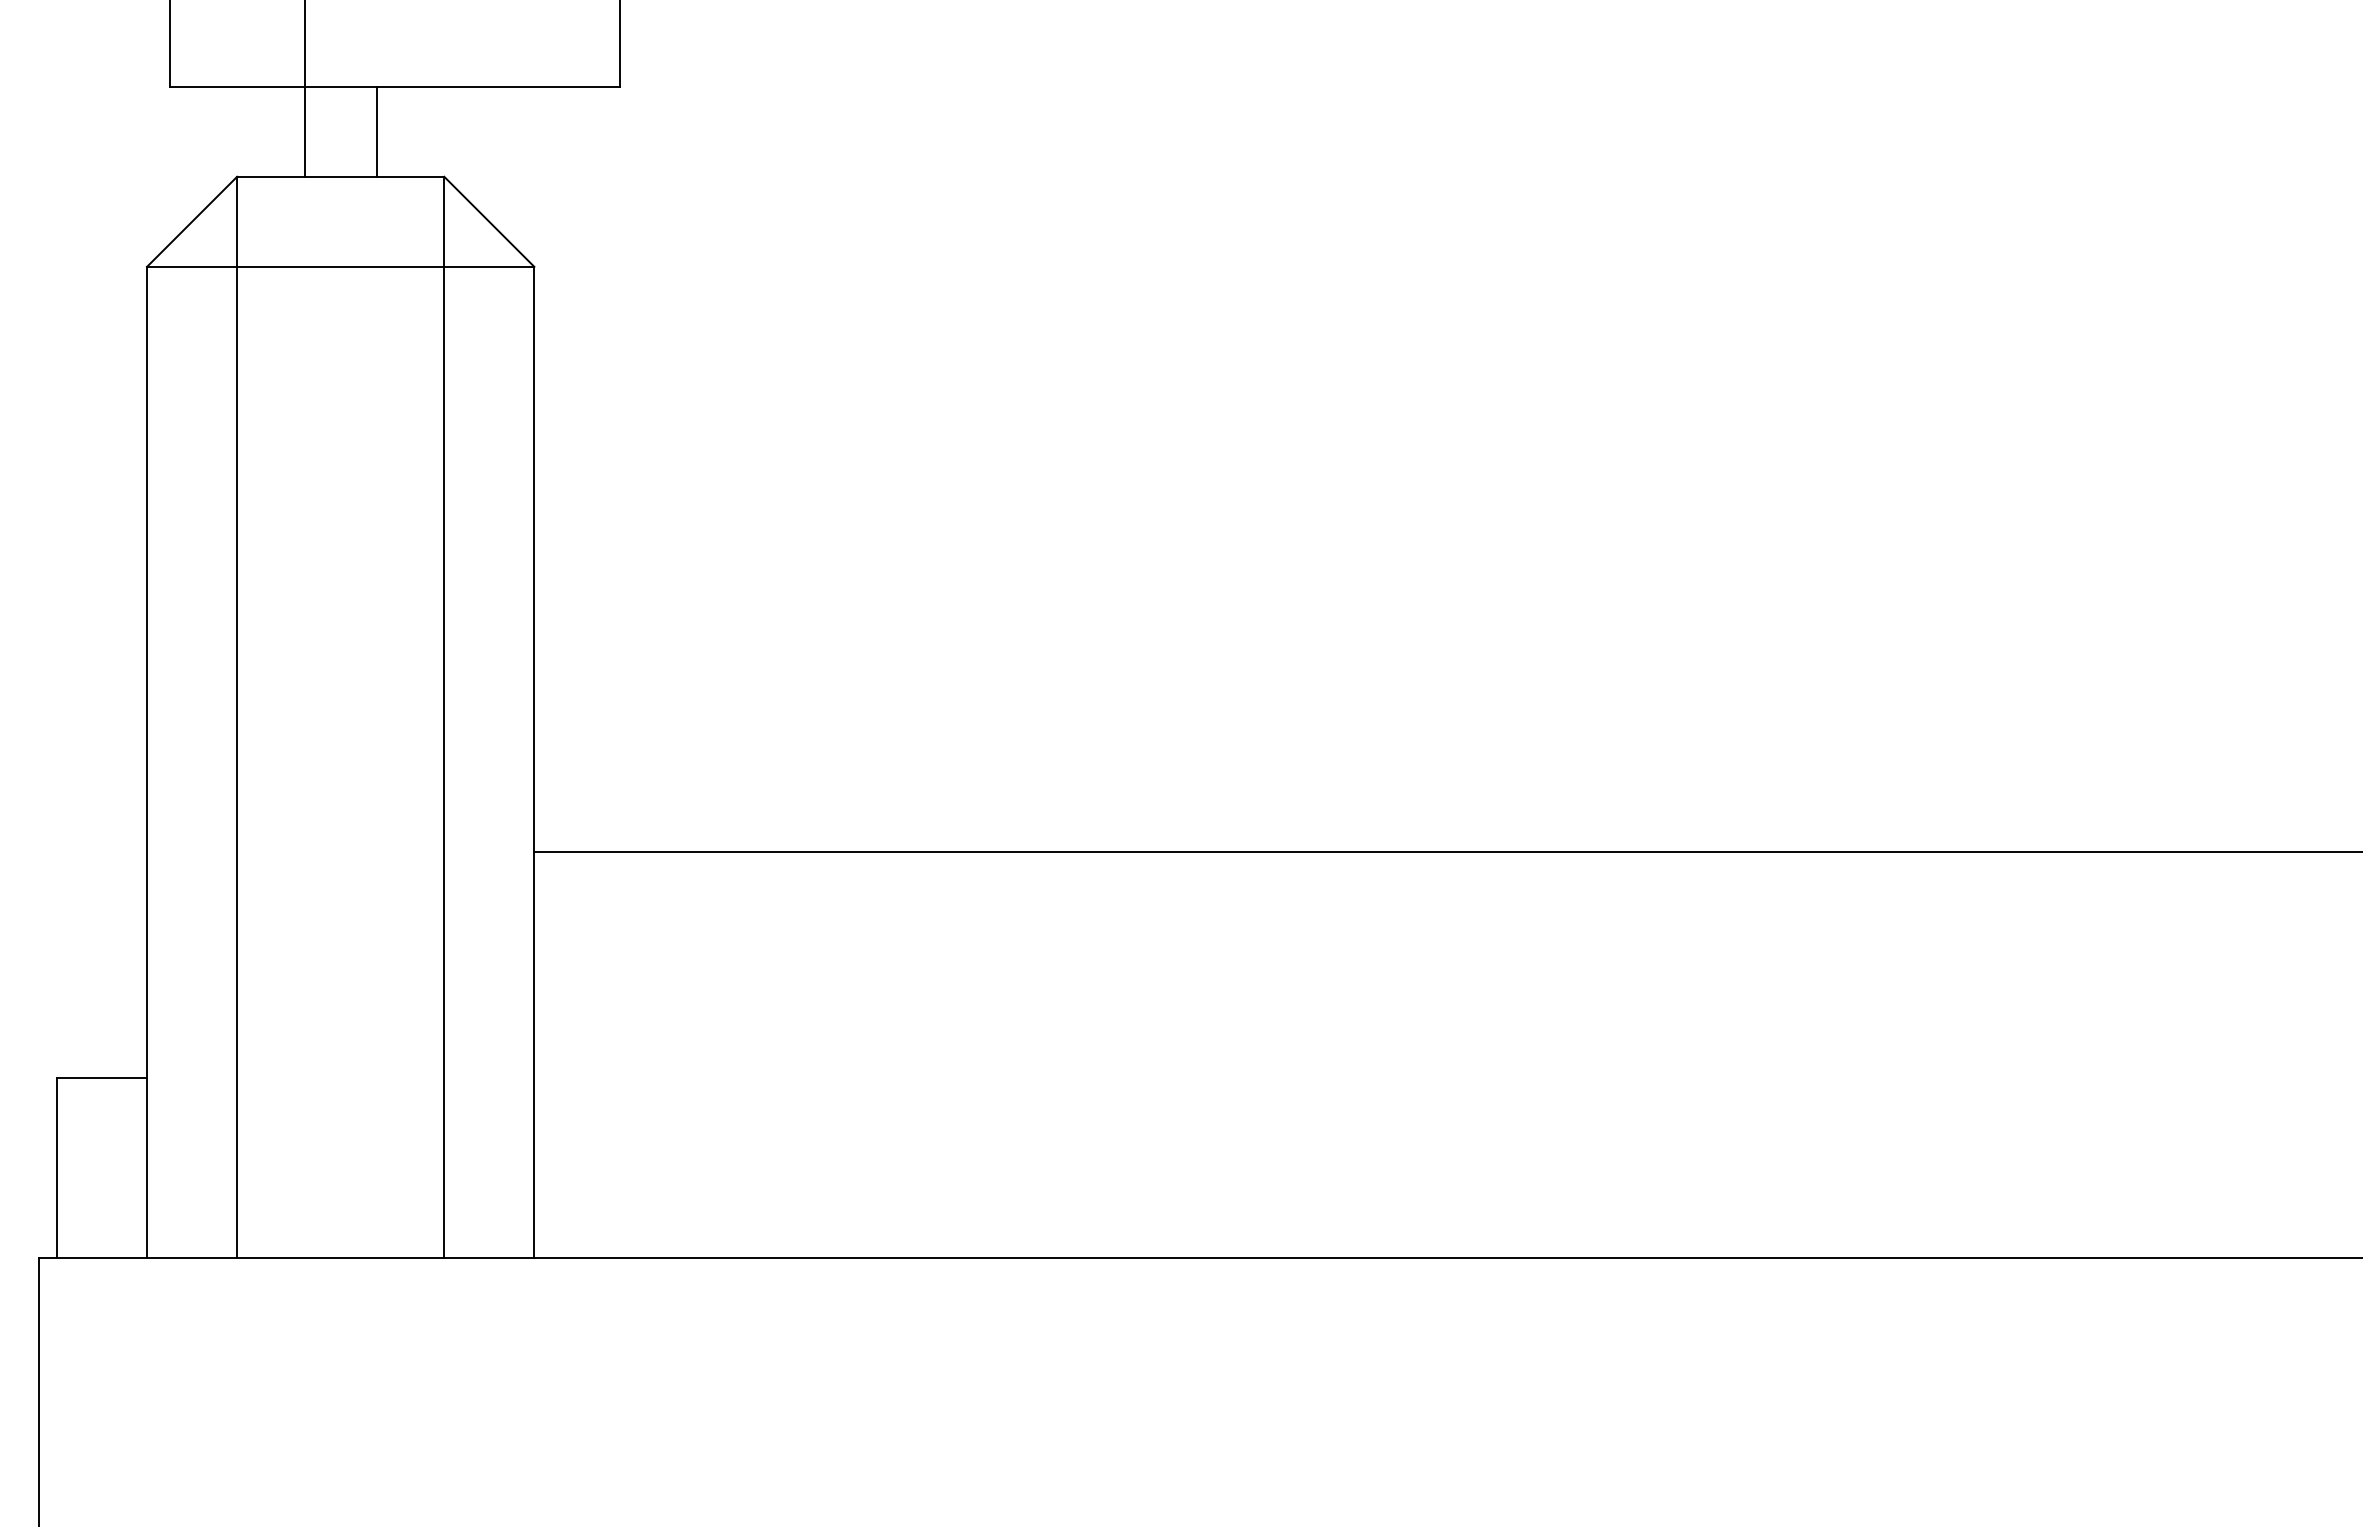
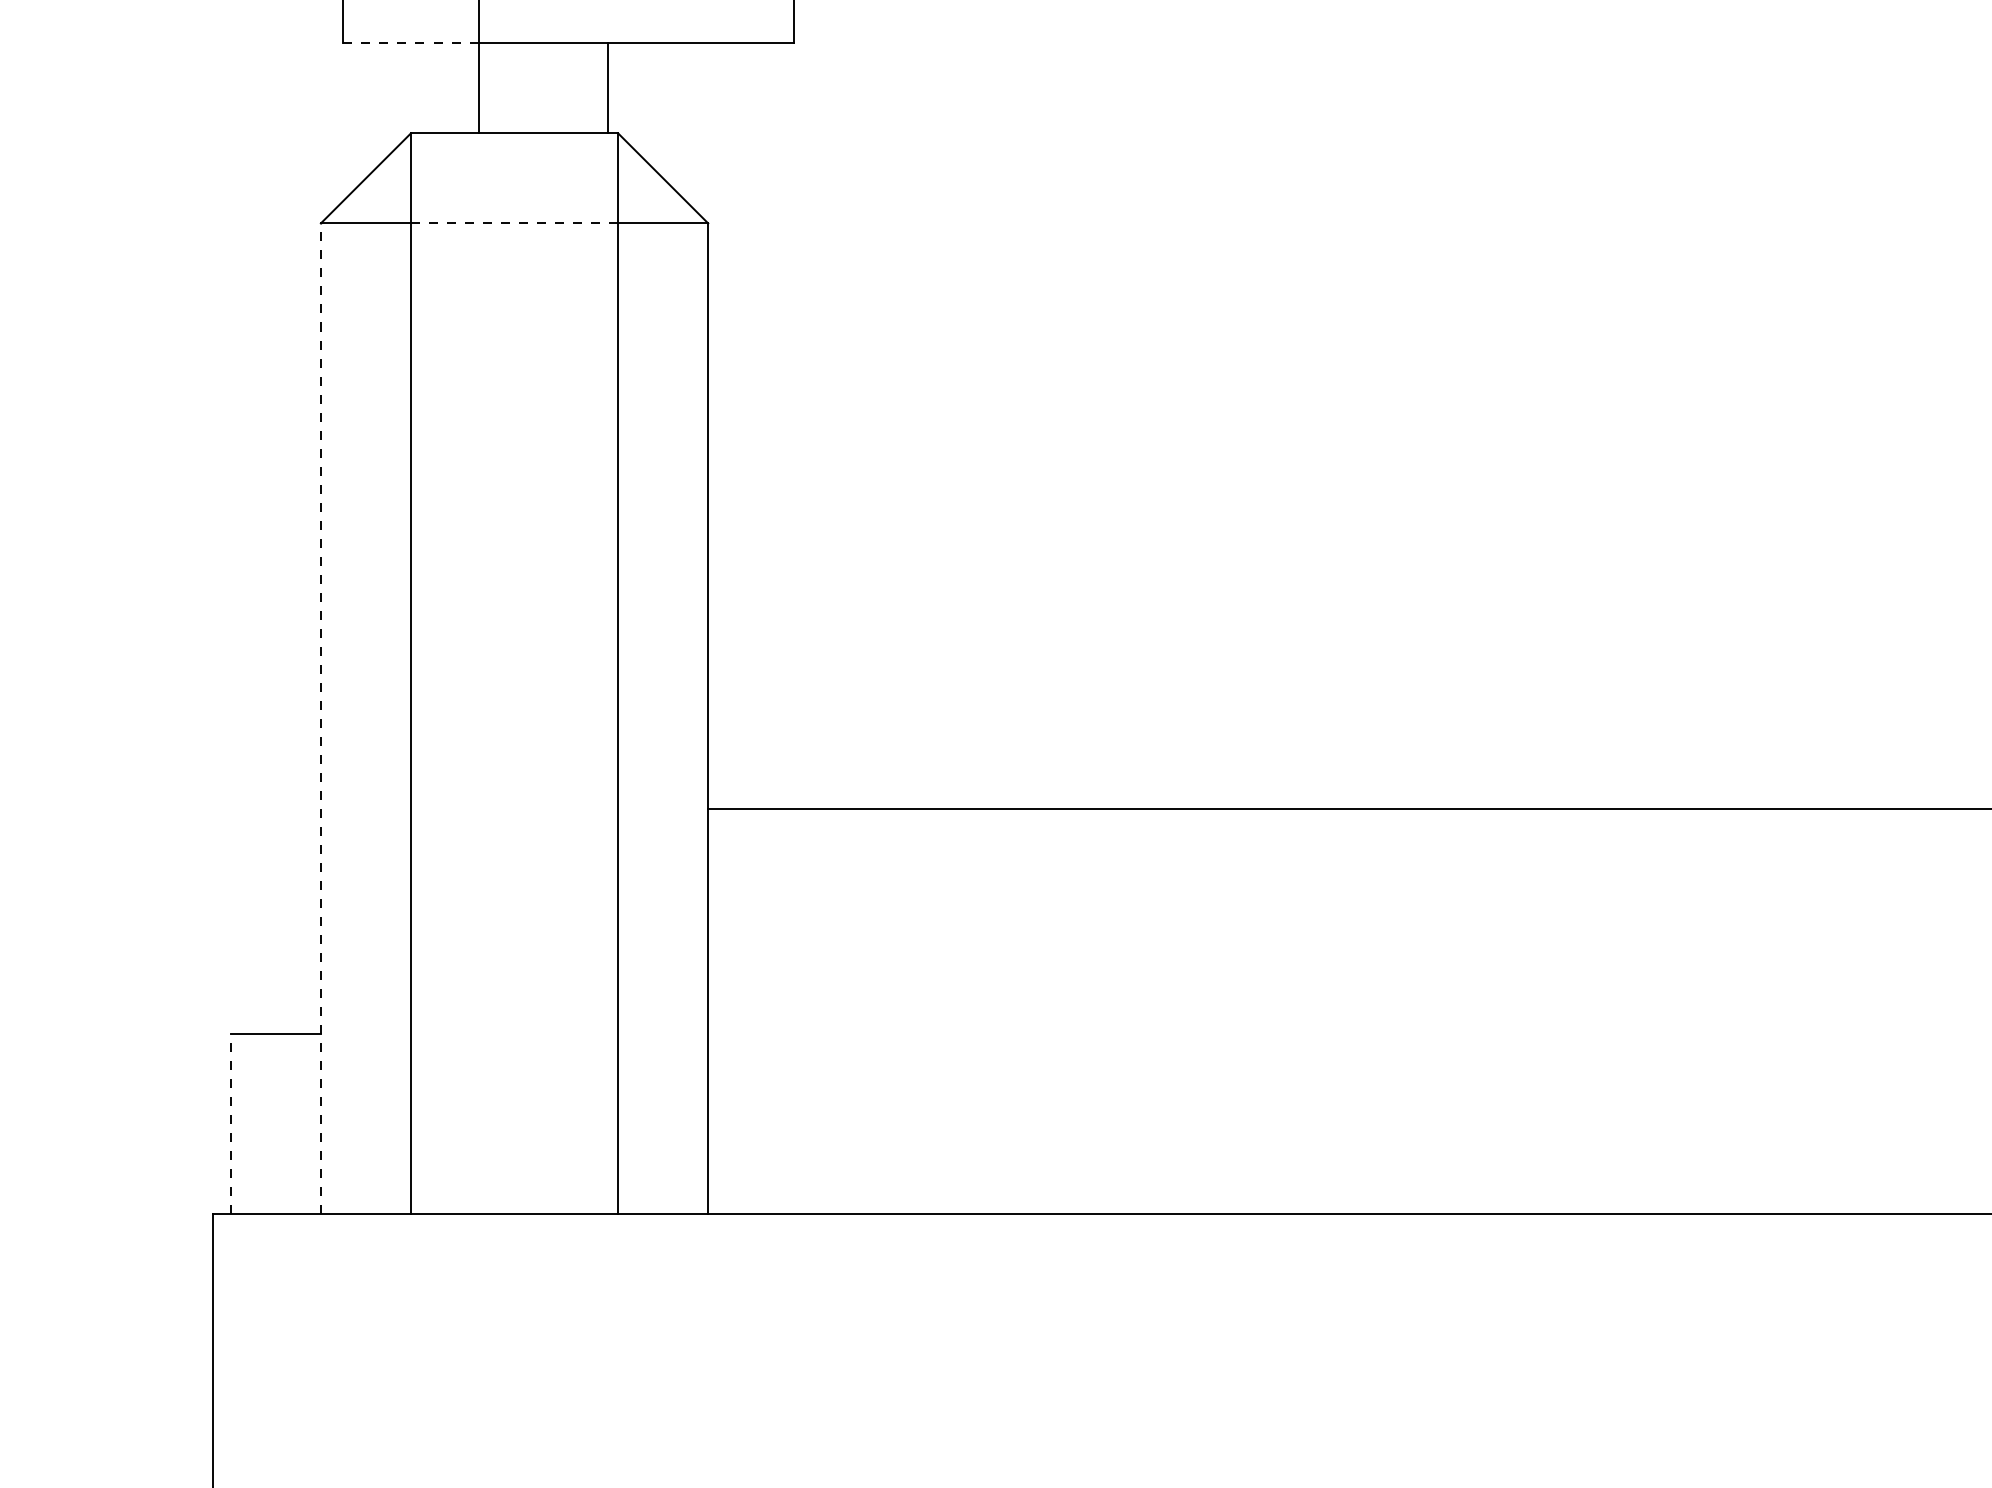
line: (237, 86) -> (411, 43), solid -> dashed
line: (376, 131) -> (607, 88), moved
line: (340, 266) -> (514, 223), solid -> dashed
line: (147, 761) -> (321, 718), solid -> dashed
line: (56, 1167) -> (230, 1124), solid -> dashed

